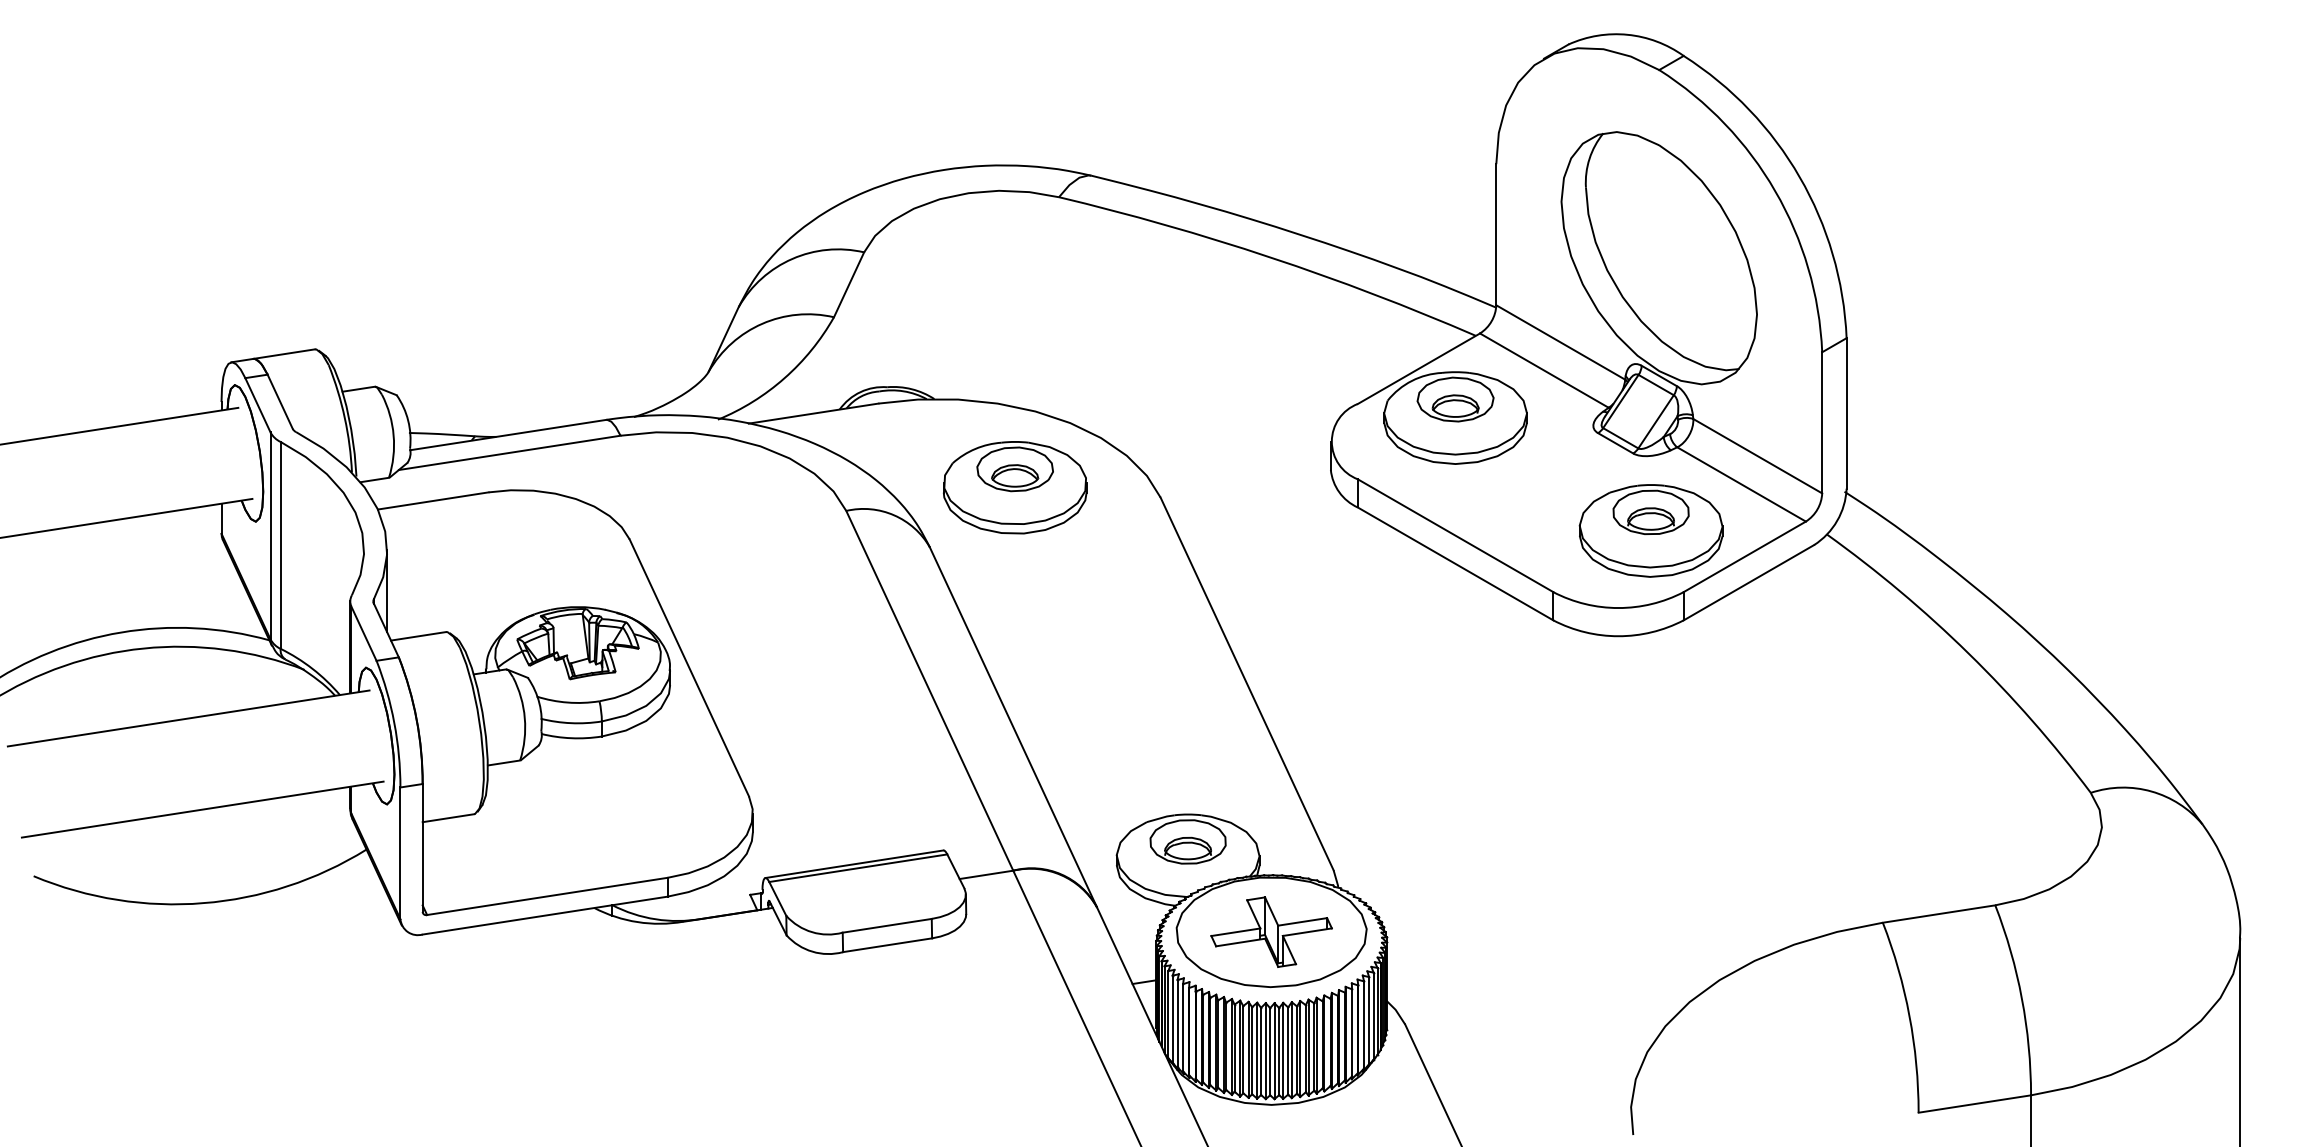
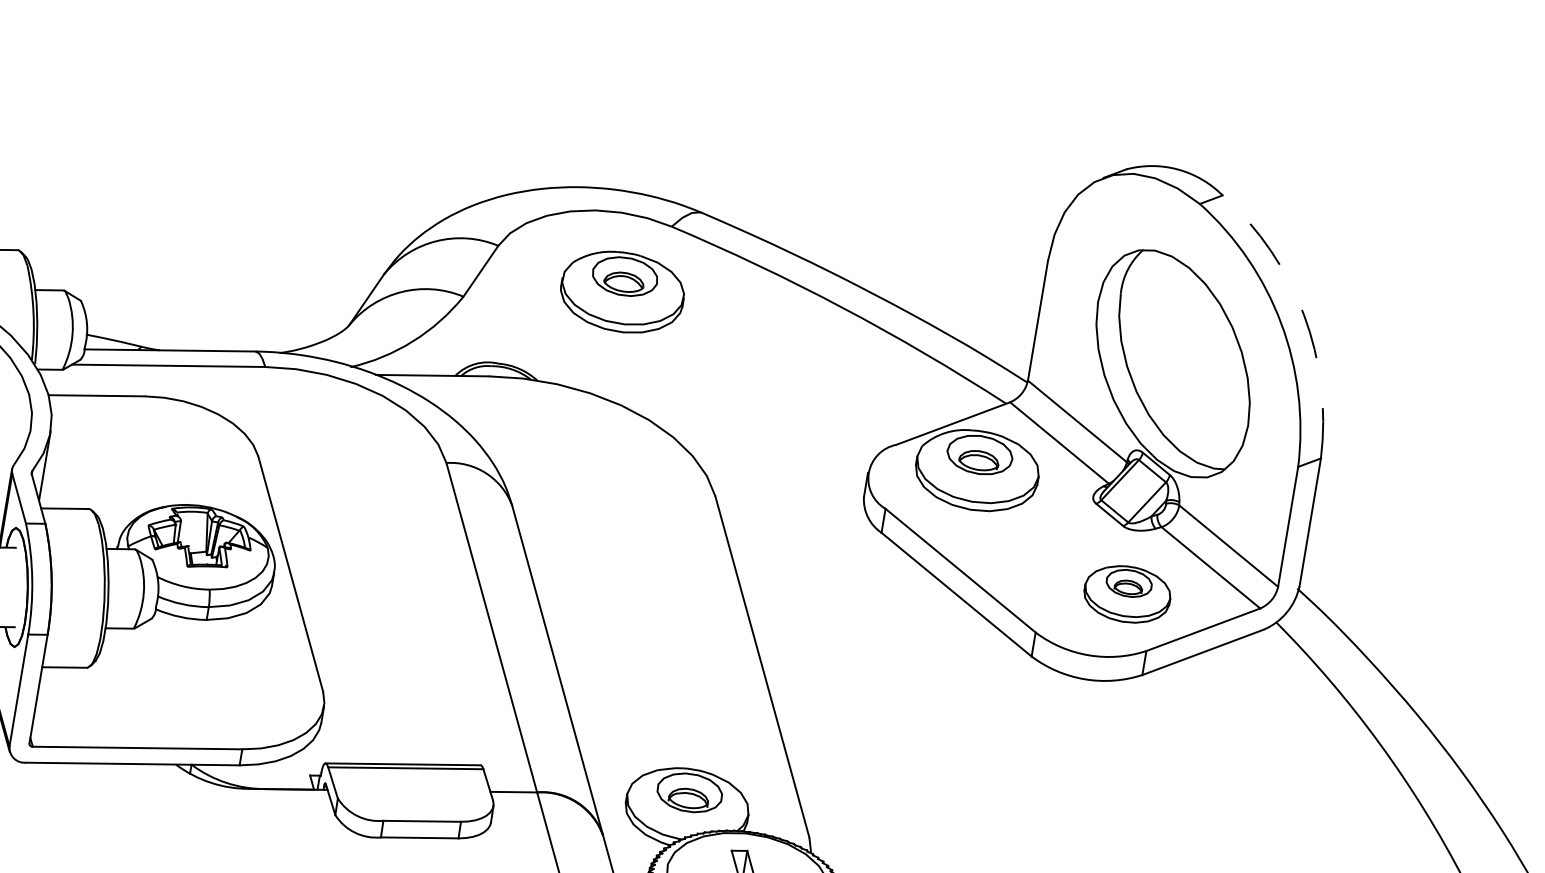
arc: (1799, 177) -> (1303, 315), solid -> dashed
part: (1015, 487) -> (622, 292), moved
part: (1650, 530) -> (1126, 593), size x0.7

